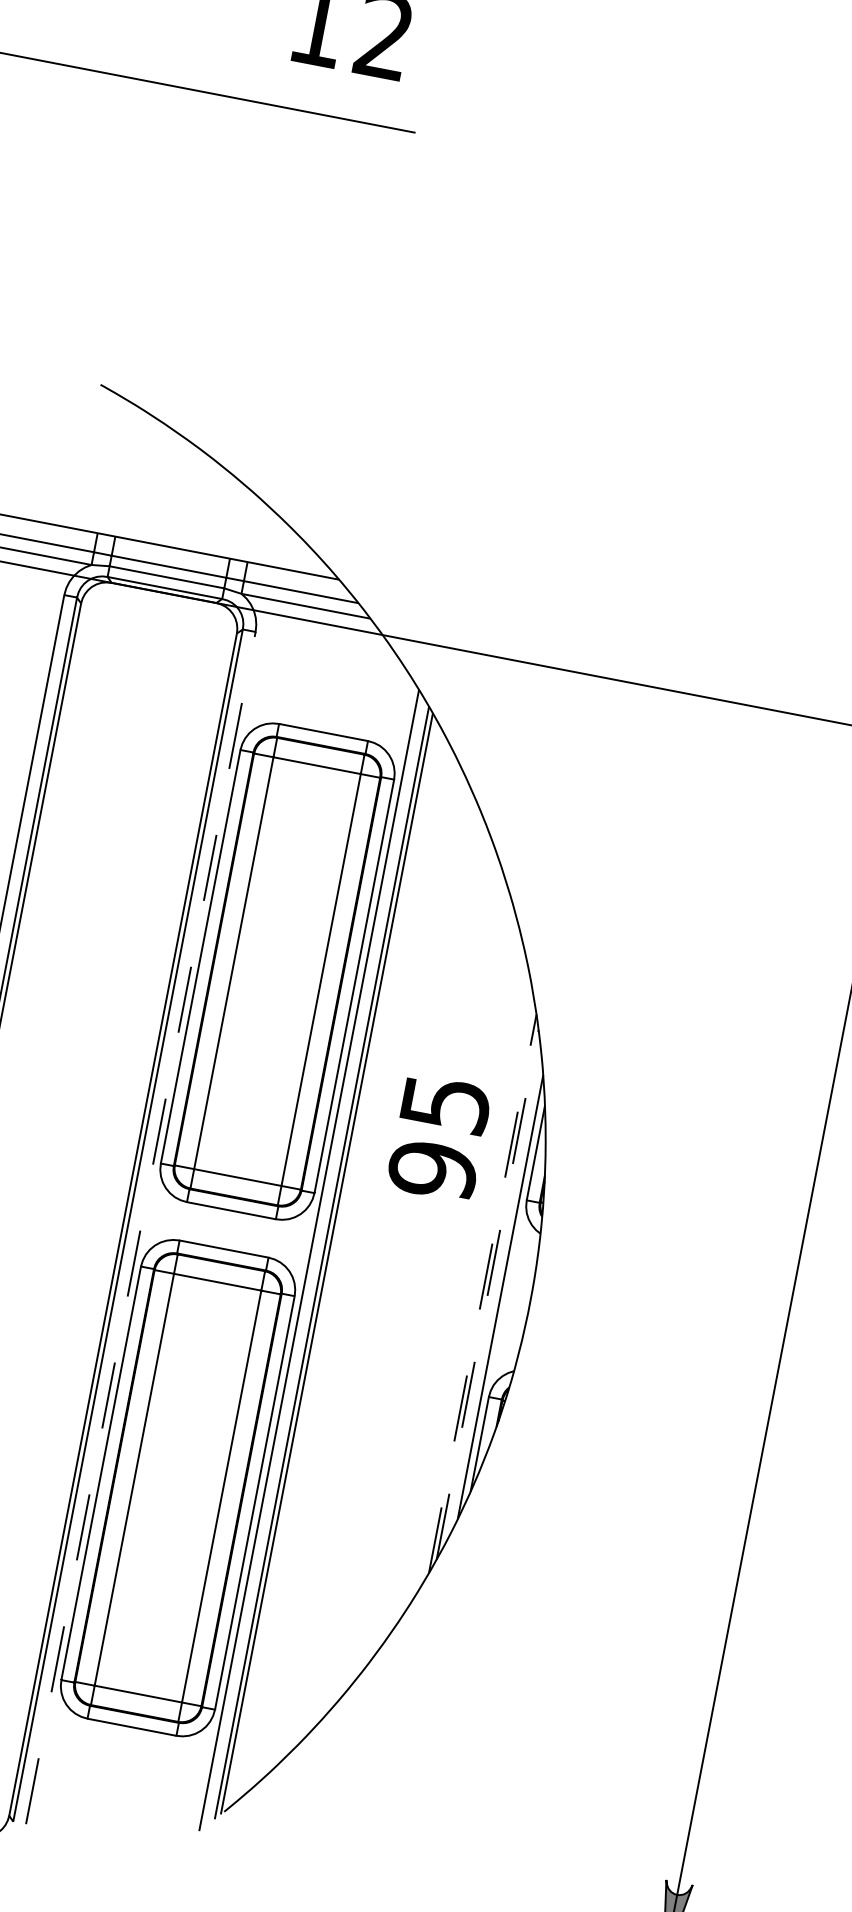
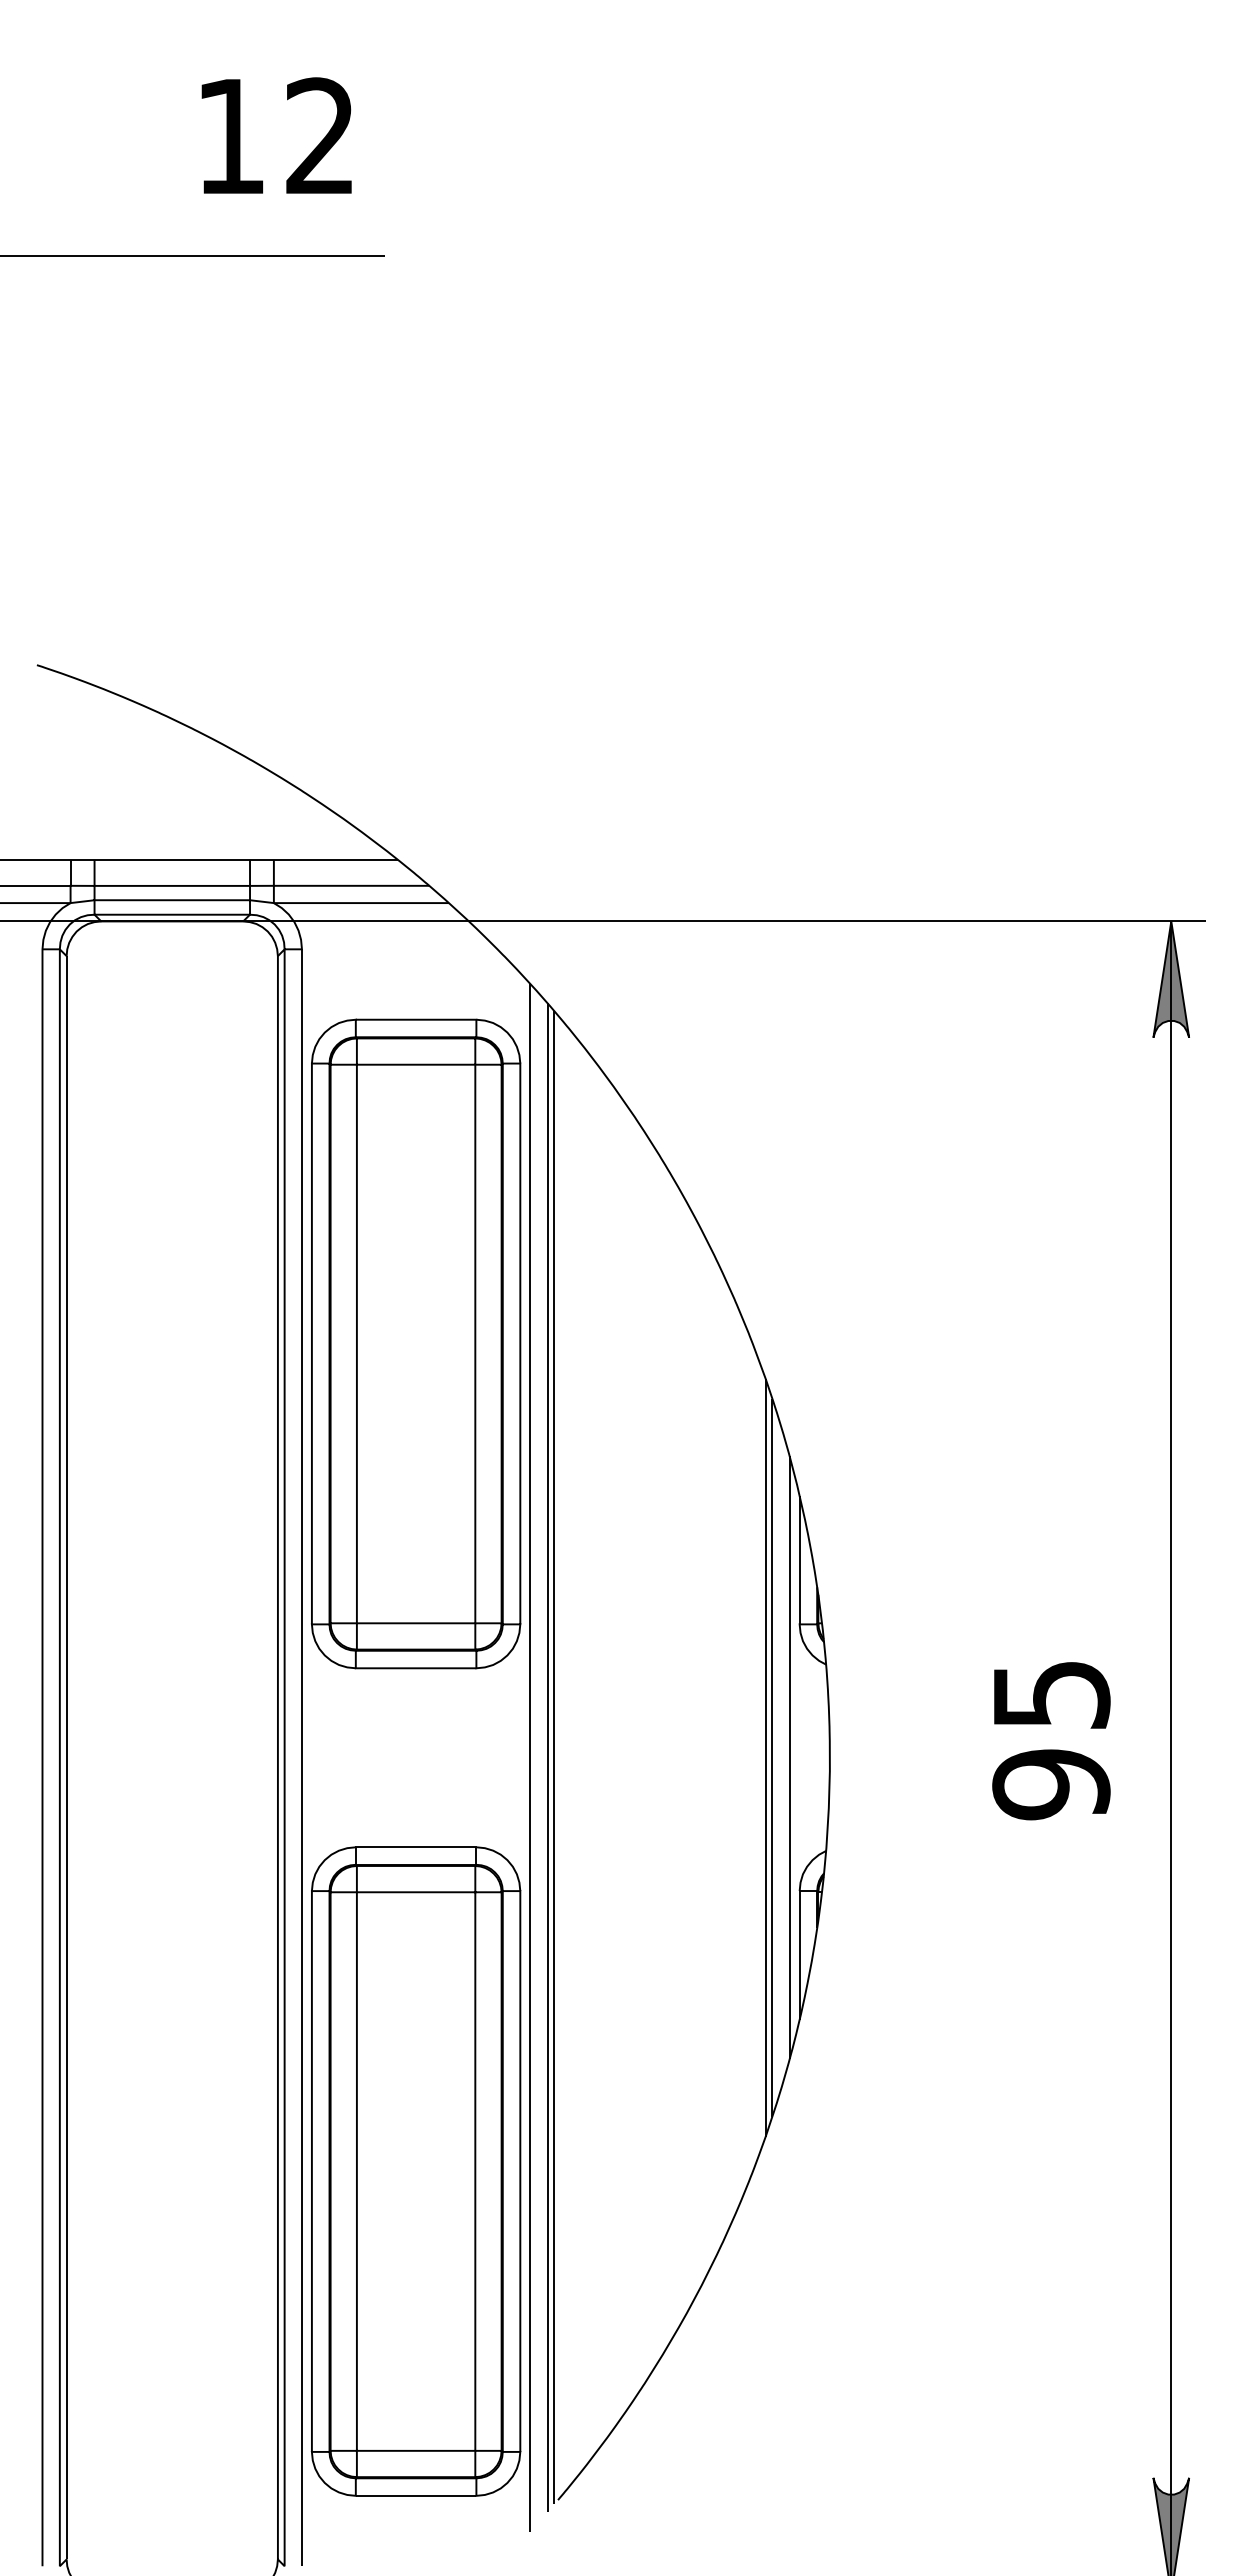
part: (277, 971) -> (415, 1343), moved
text: (439, 1138) -> (1051, 1741), moved
line: (140, 1227) -> (301, 1757), dashed -> solid
line: (482, 1293) -> (765, 1757), dashed -> solid
line: (487, 1294) -> (772, 1757), dashed -> solid
part: (177, 1488) -> (415, 2171), moved

